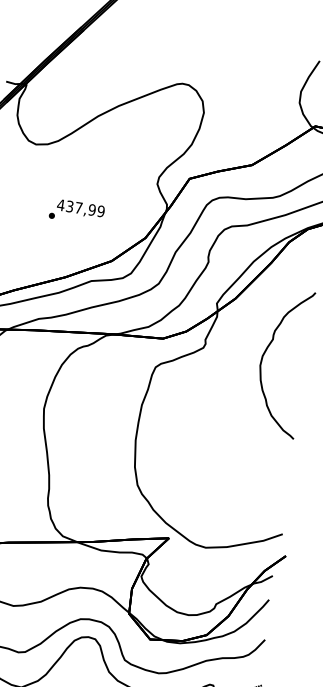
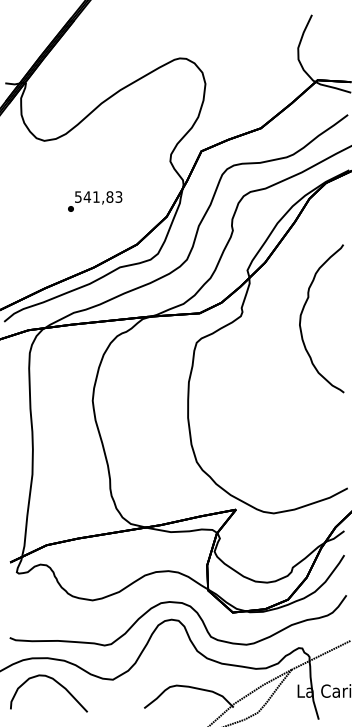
text: (81, 207) -> (98, 196), 437,99 -> 541,83

